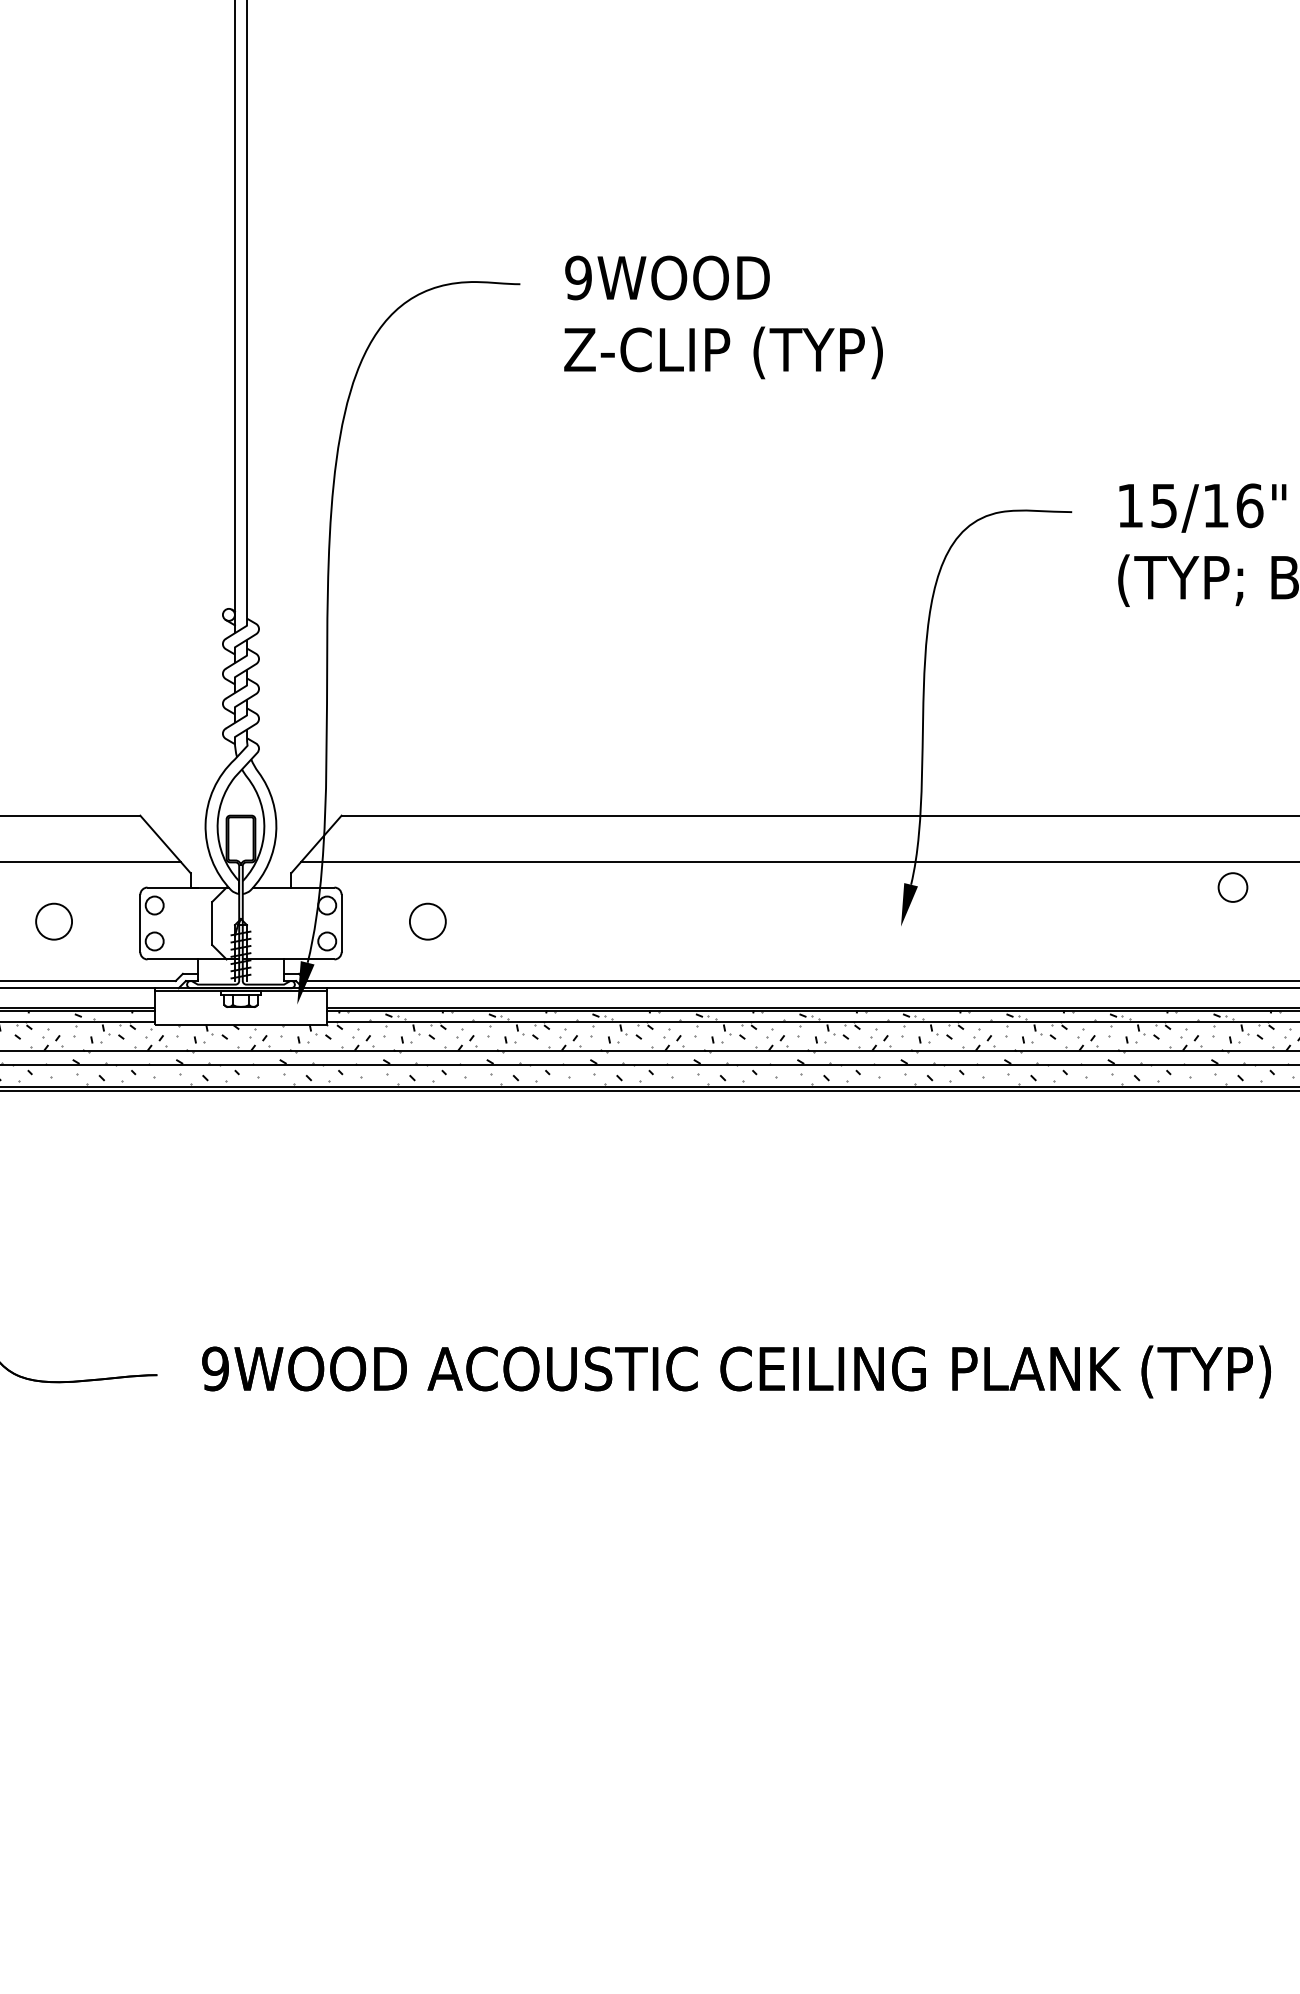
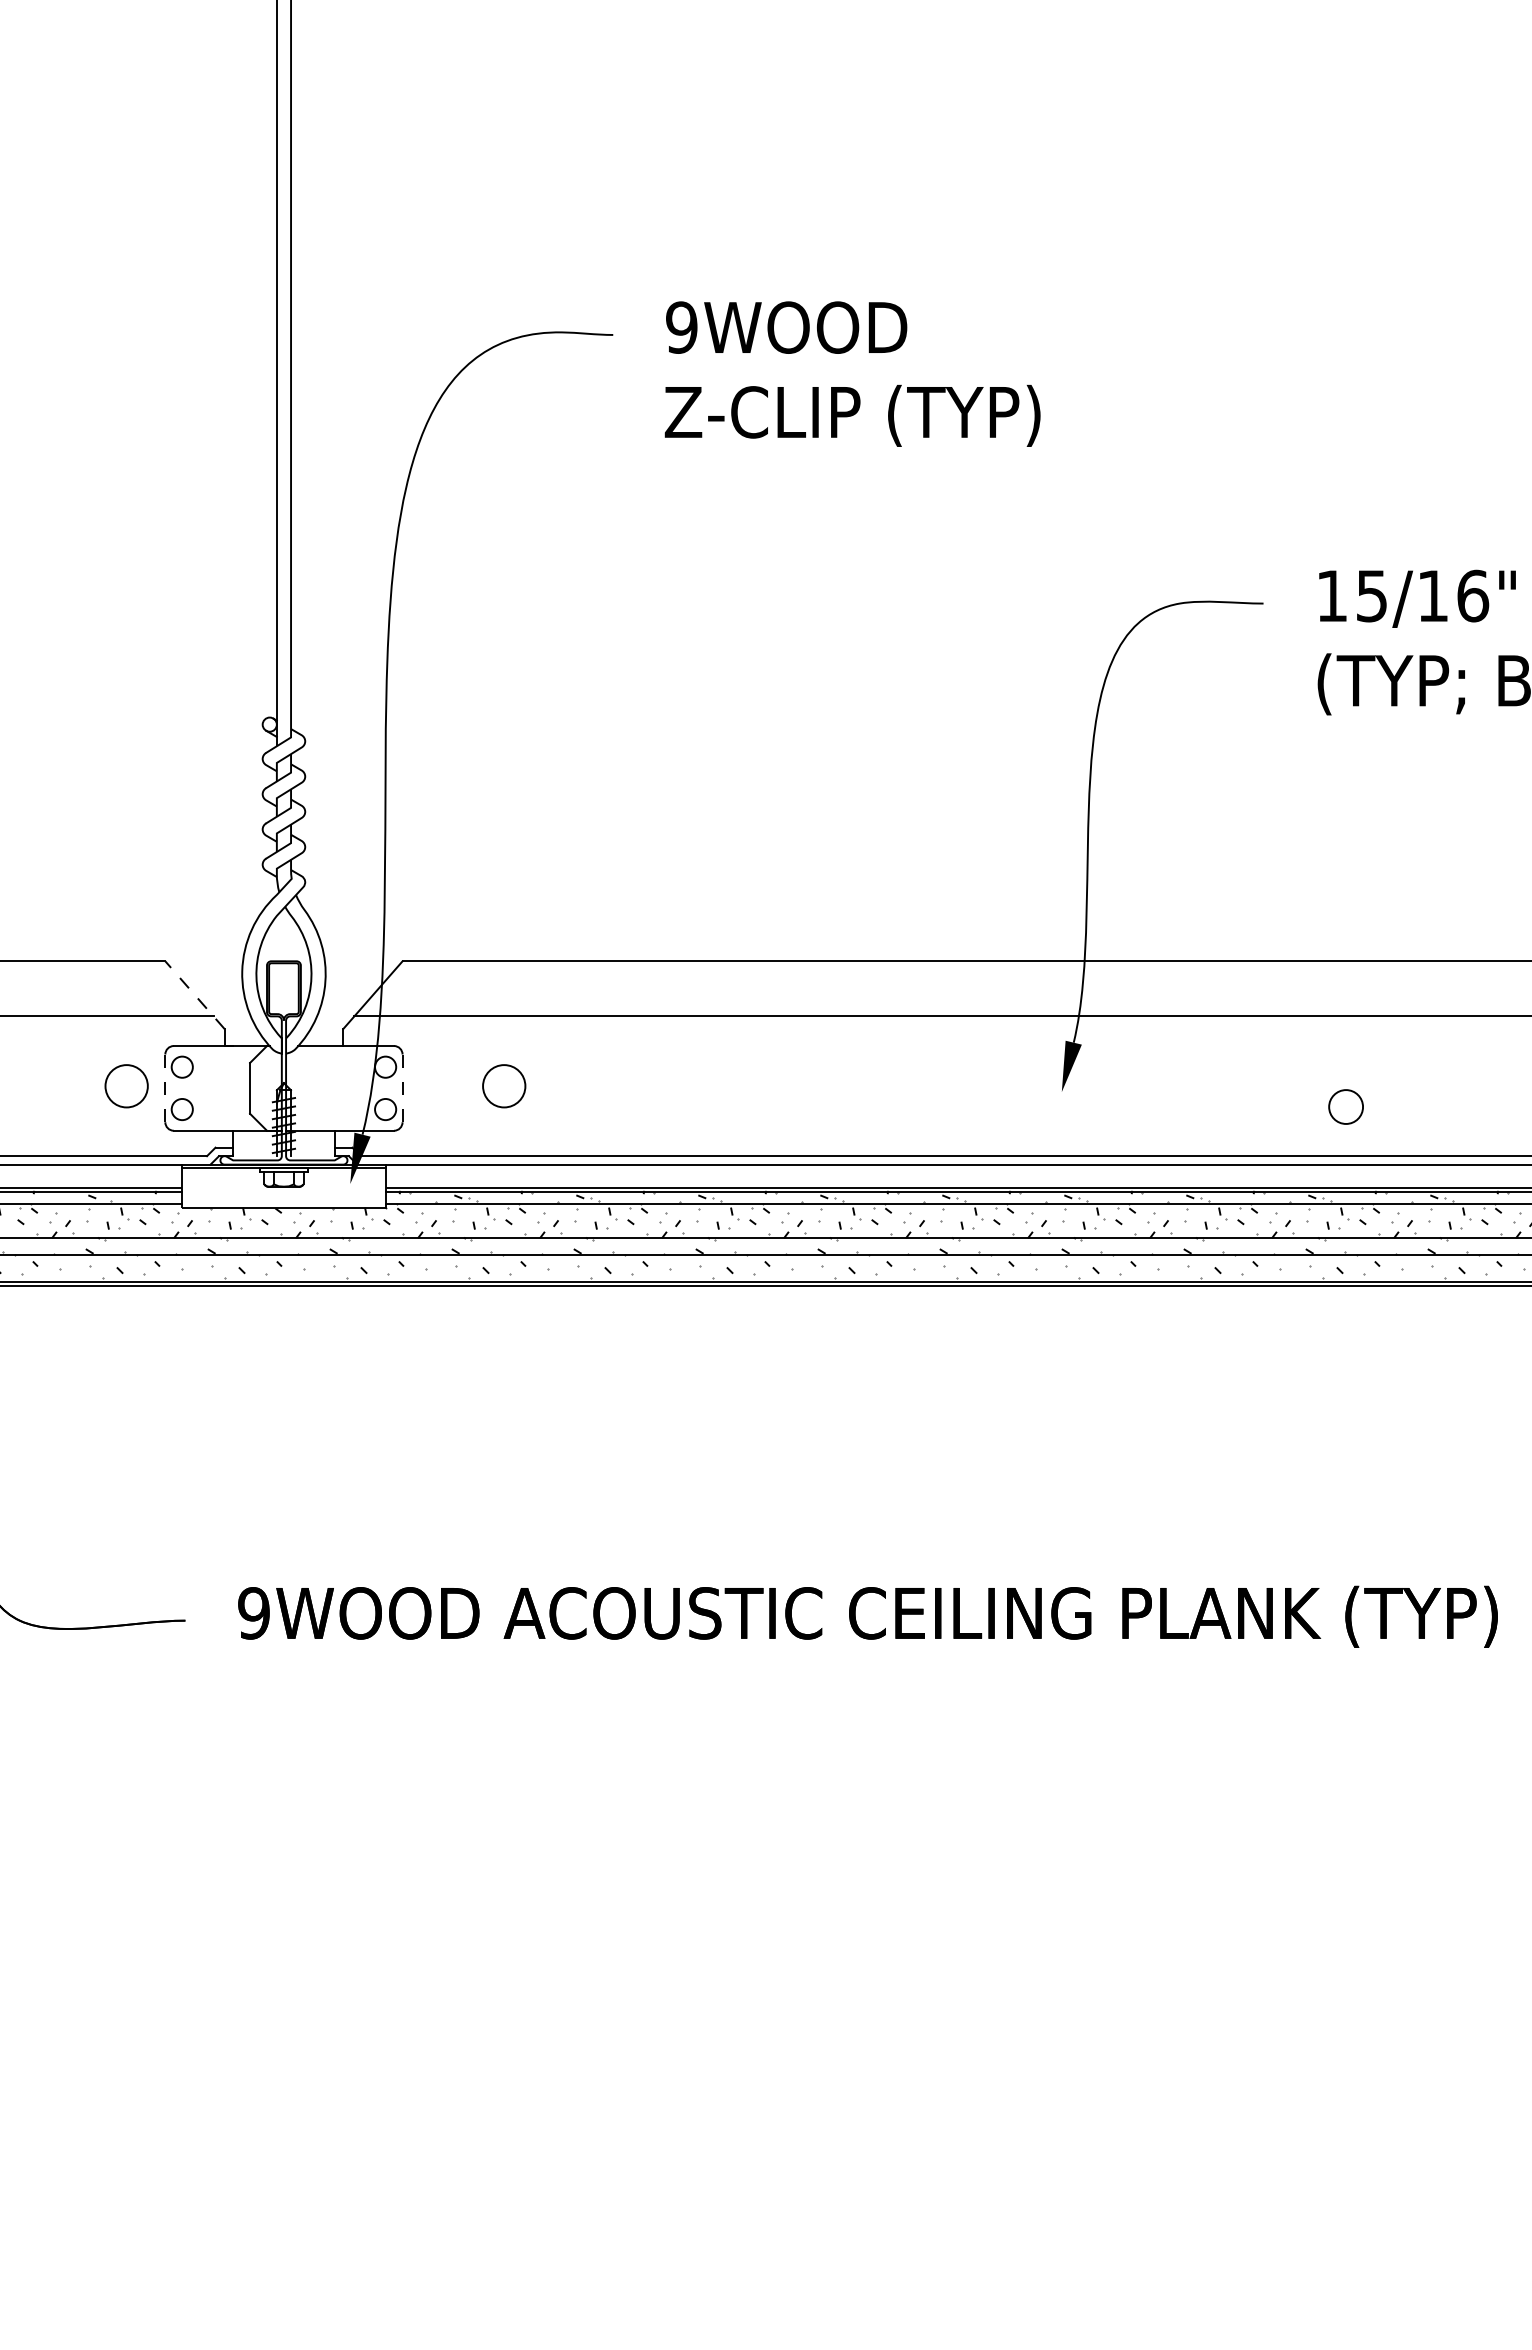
line: (165, 843) -> (194, 994), solid -> dashed
circle: (1232, 887) -> (1345, 1106), moved
circle: (53, 921) -> (126, 1086), moved
line: (140, 923) -> (165, 1088), solid -> dashed
line: (341, 923) -> (402, 1088), solid -> dashed

